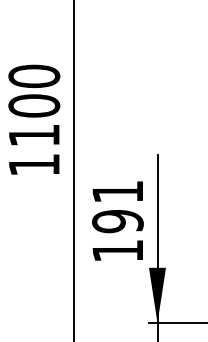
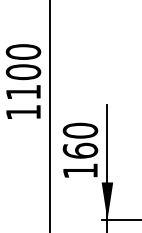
text: (117, 206) -> (80, 140), 191 -> 160

